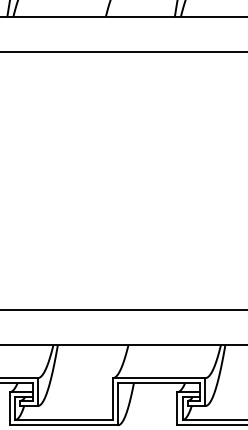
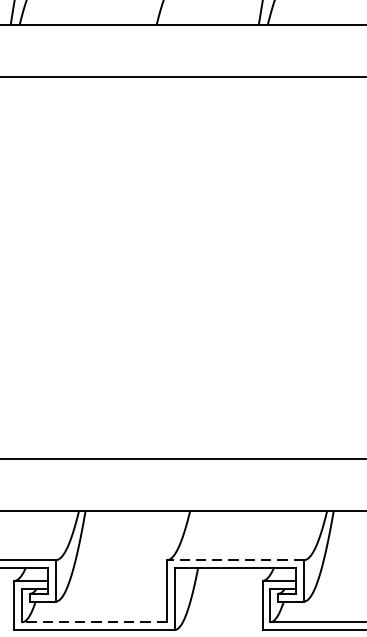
line: (158, 378) -> (234, 560), solid -> dashed
line: (63, 420) -> (93, 622), solid -> dashed

